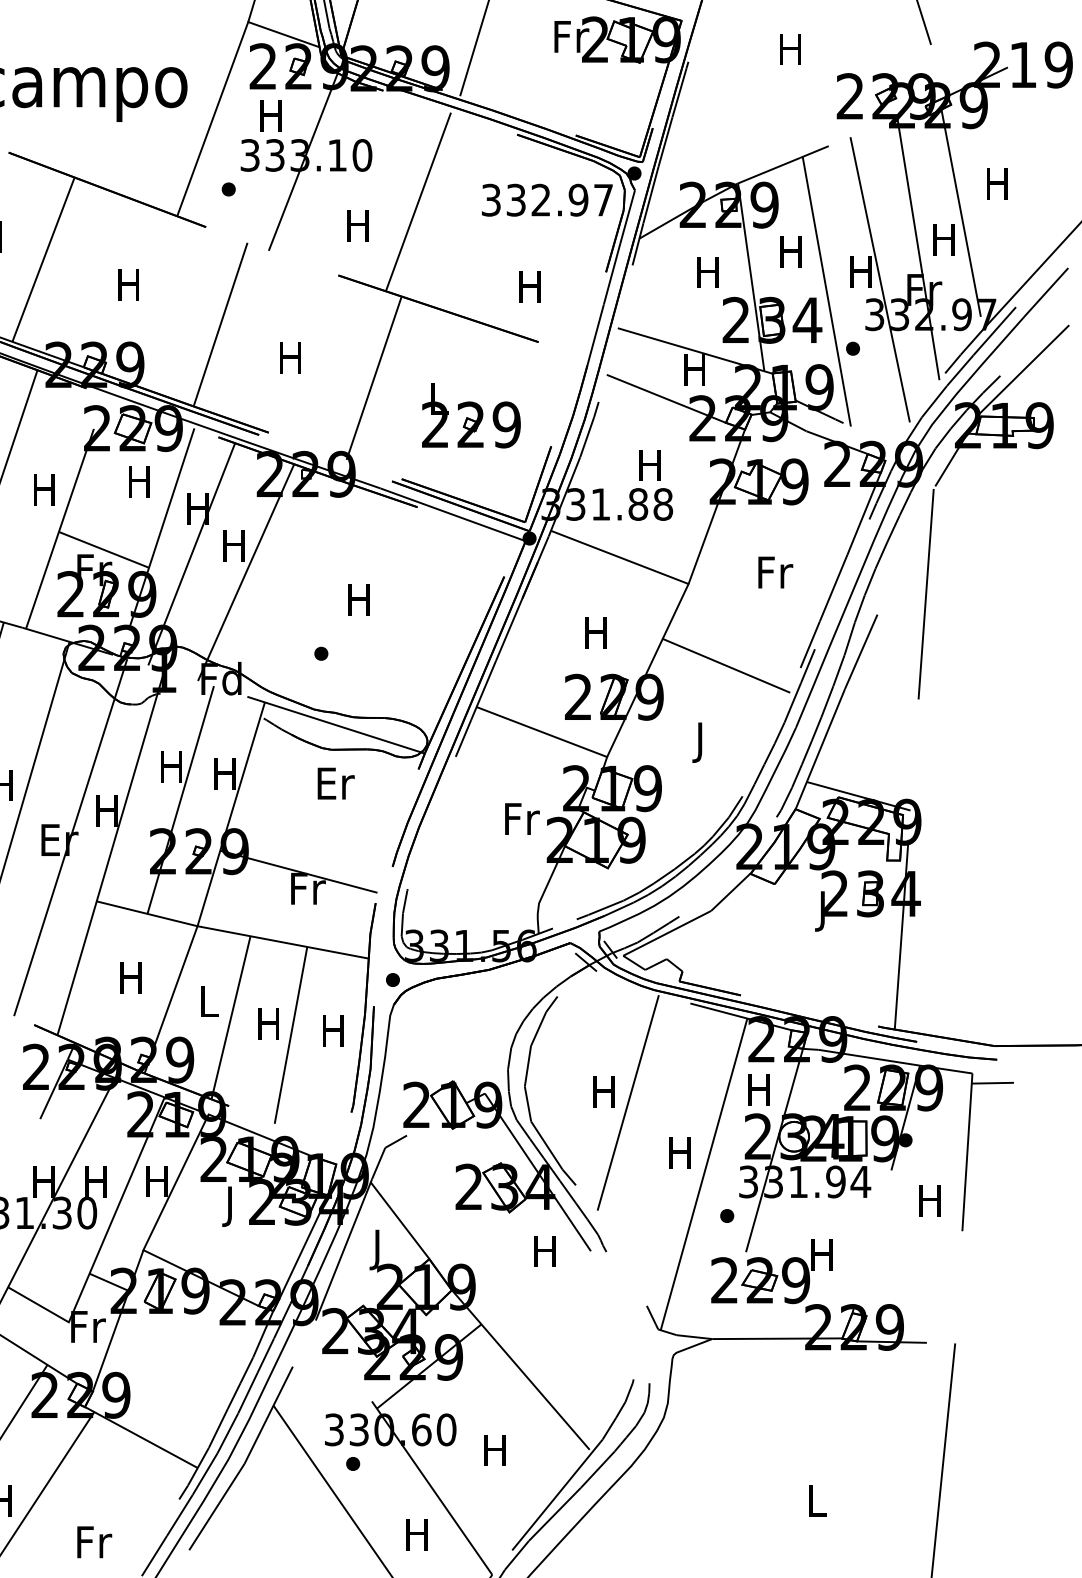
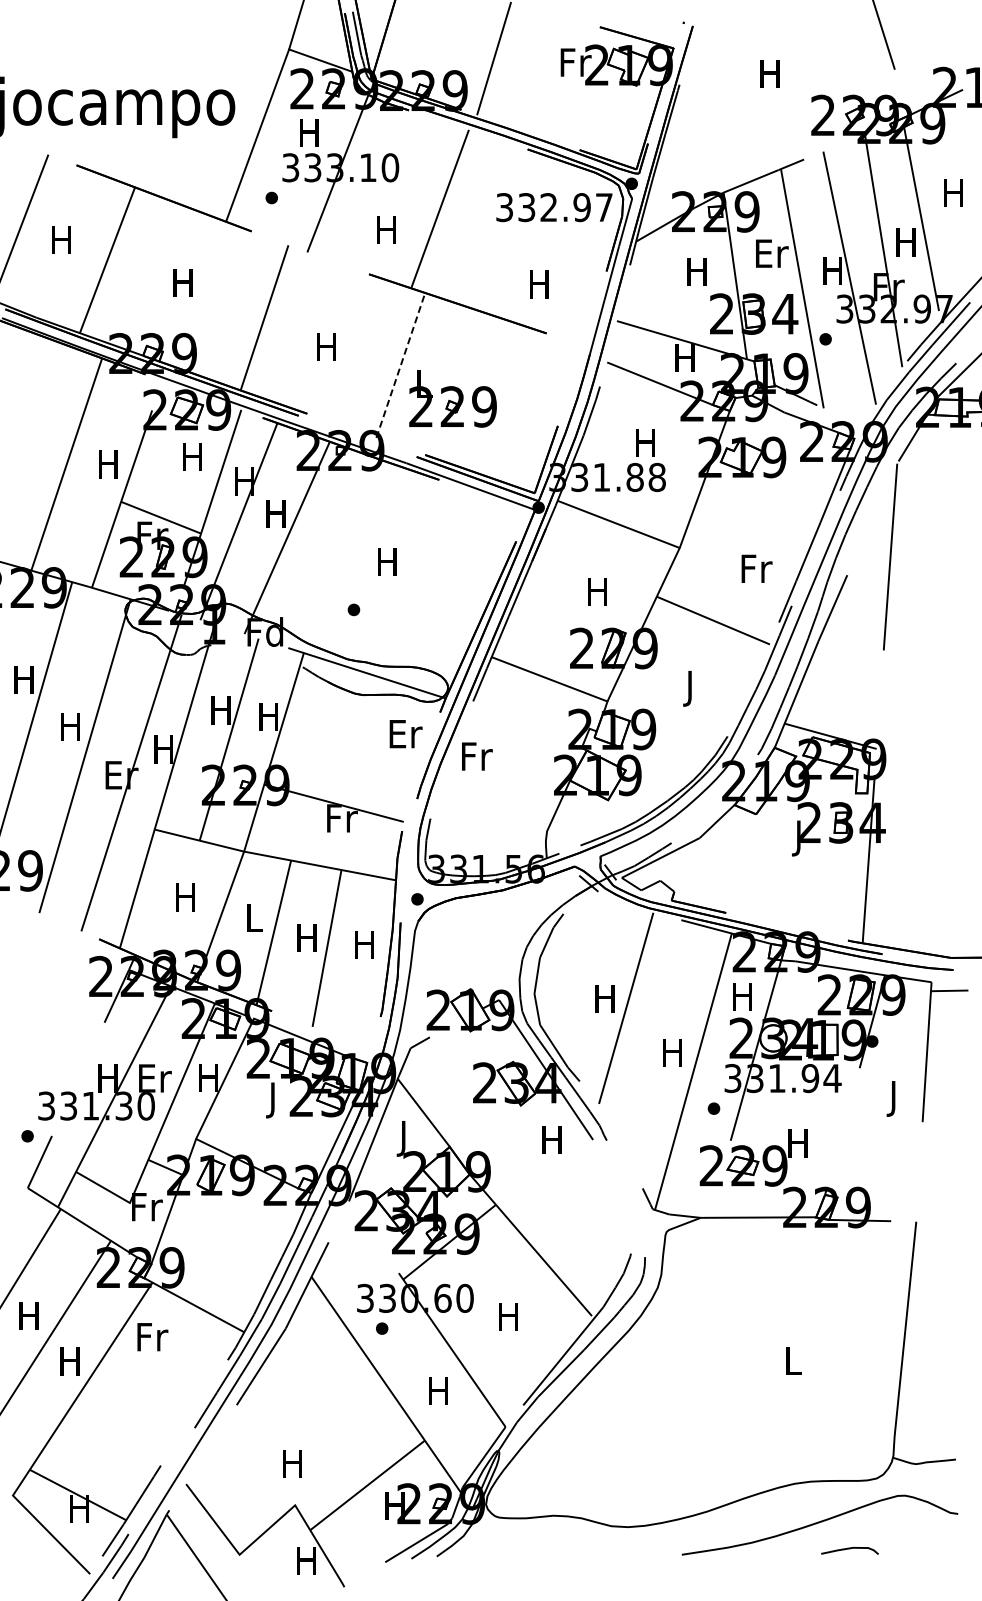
text: (793, 252) -> (772, 253), H -> Er
line: (373, 378) -> (400, 365), solid -> dashed
part: (470, 415) -> (452, 398), moved
text: (775, 572) -> (756, 568), moved
text: (335, 784) -> (405, 734), moved
text: (522, 819) -> (477, 756), moved
text: (97, 1181) -> (155, 1078), H -> Er
text: (929, 1204) -> (893, 1098), H -> J
text: (94, 1542) -> (152, 1337), moved

